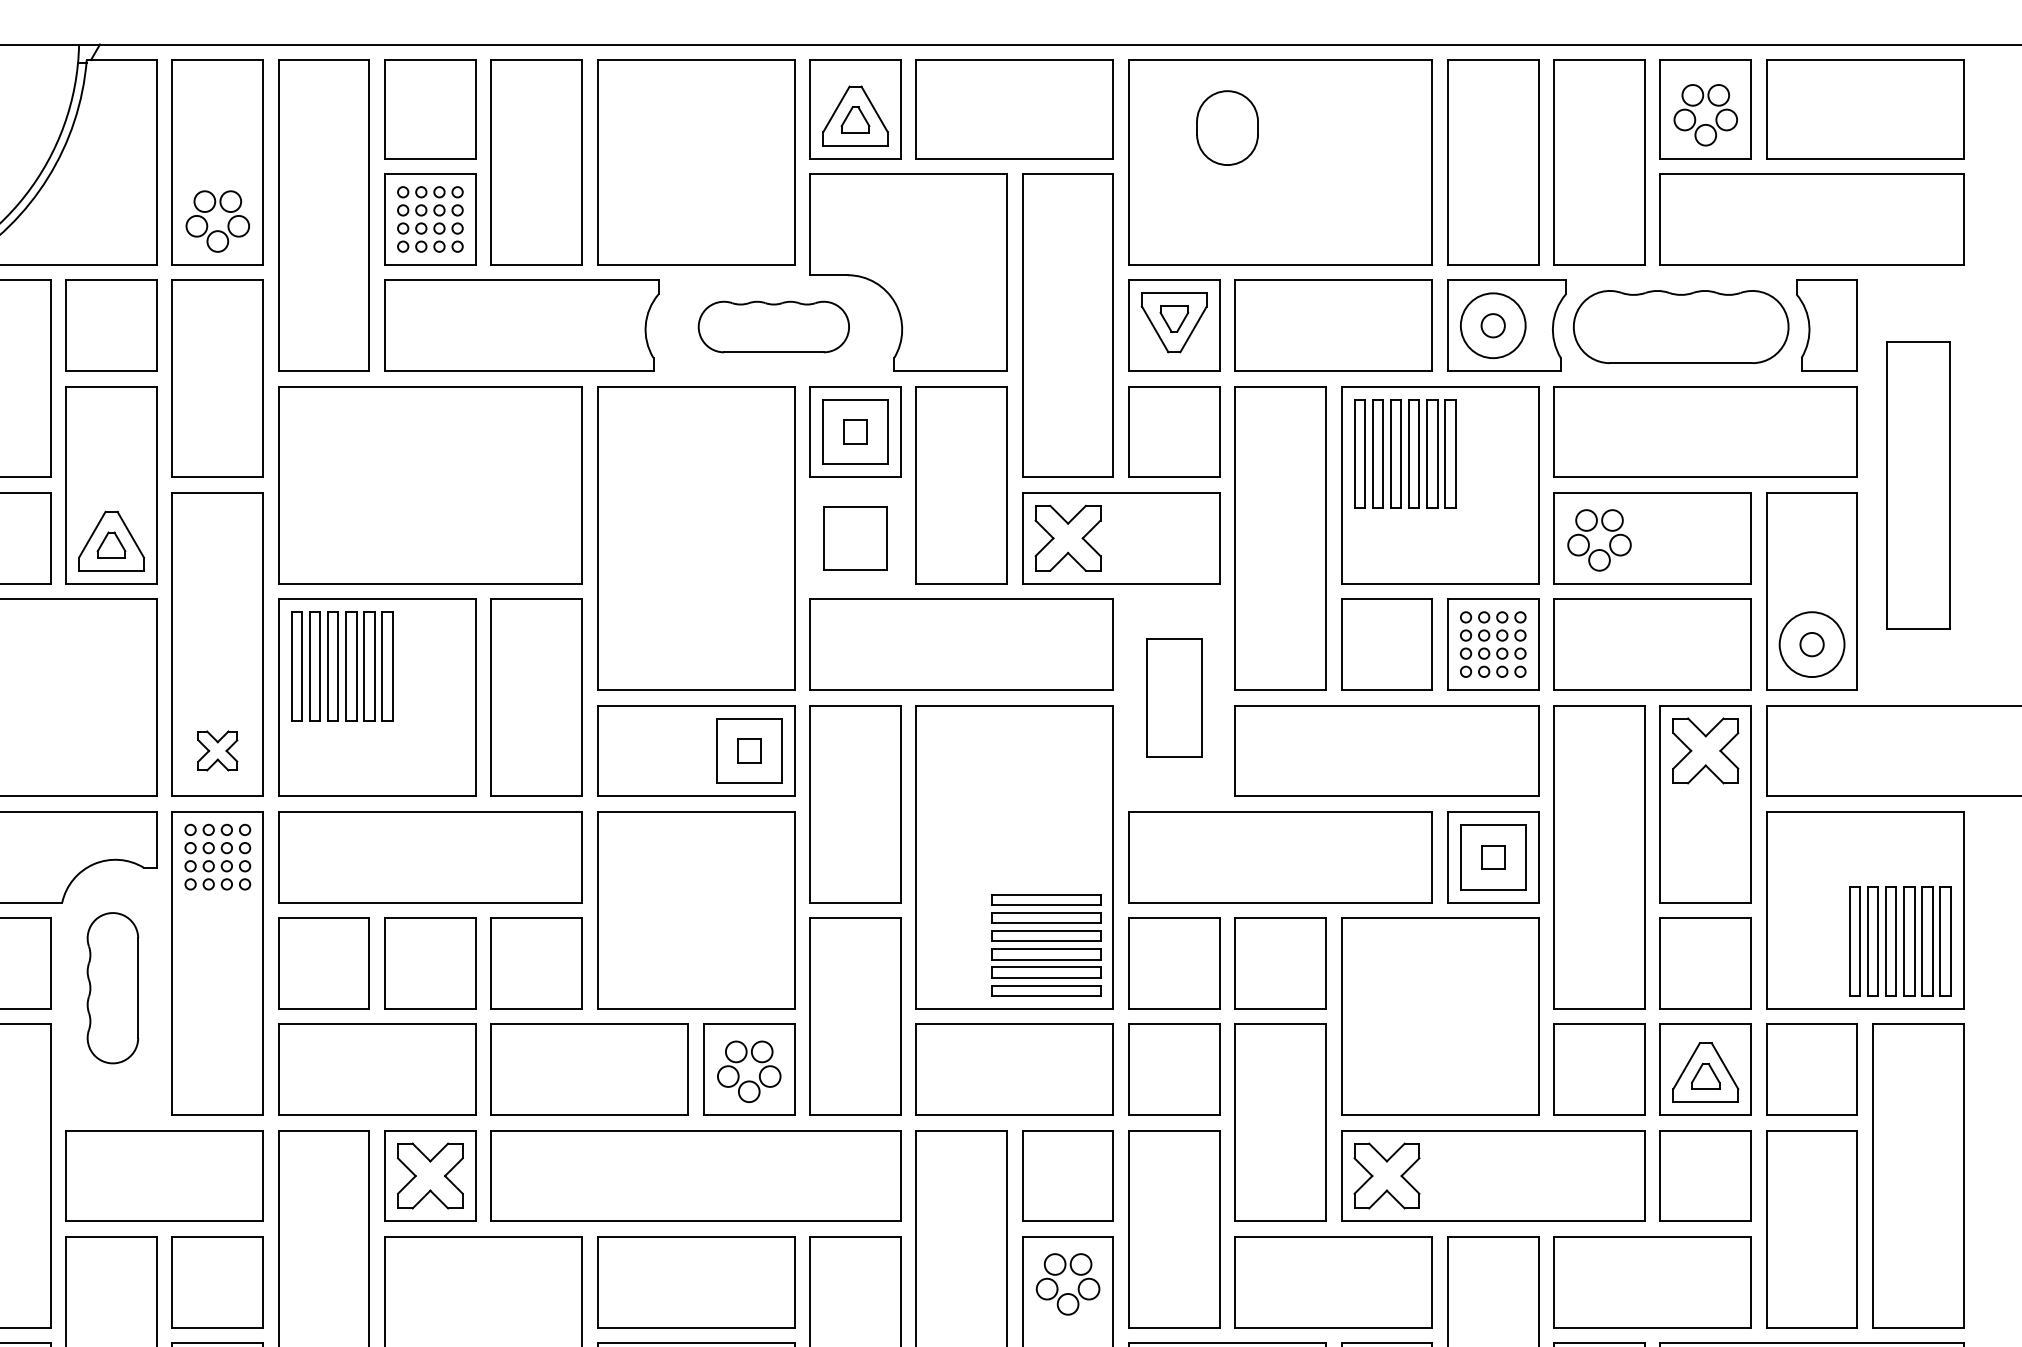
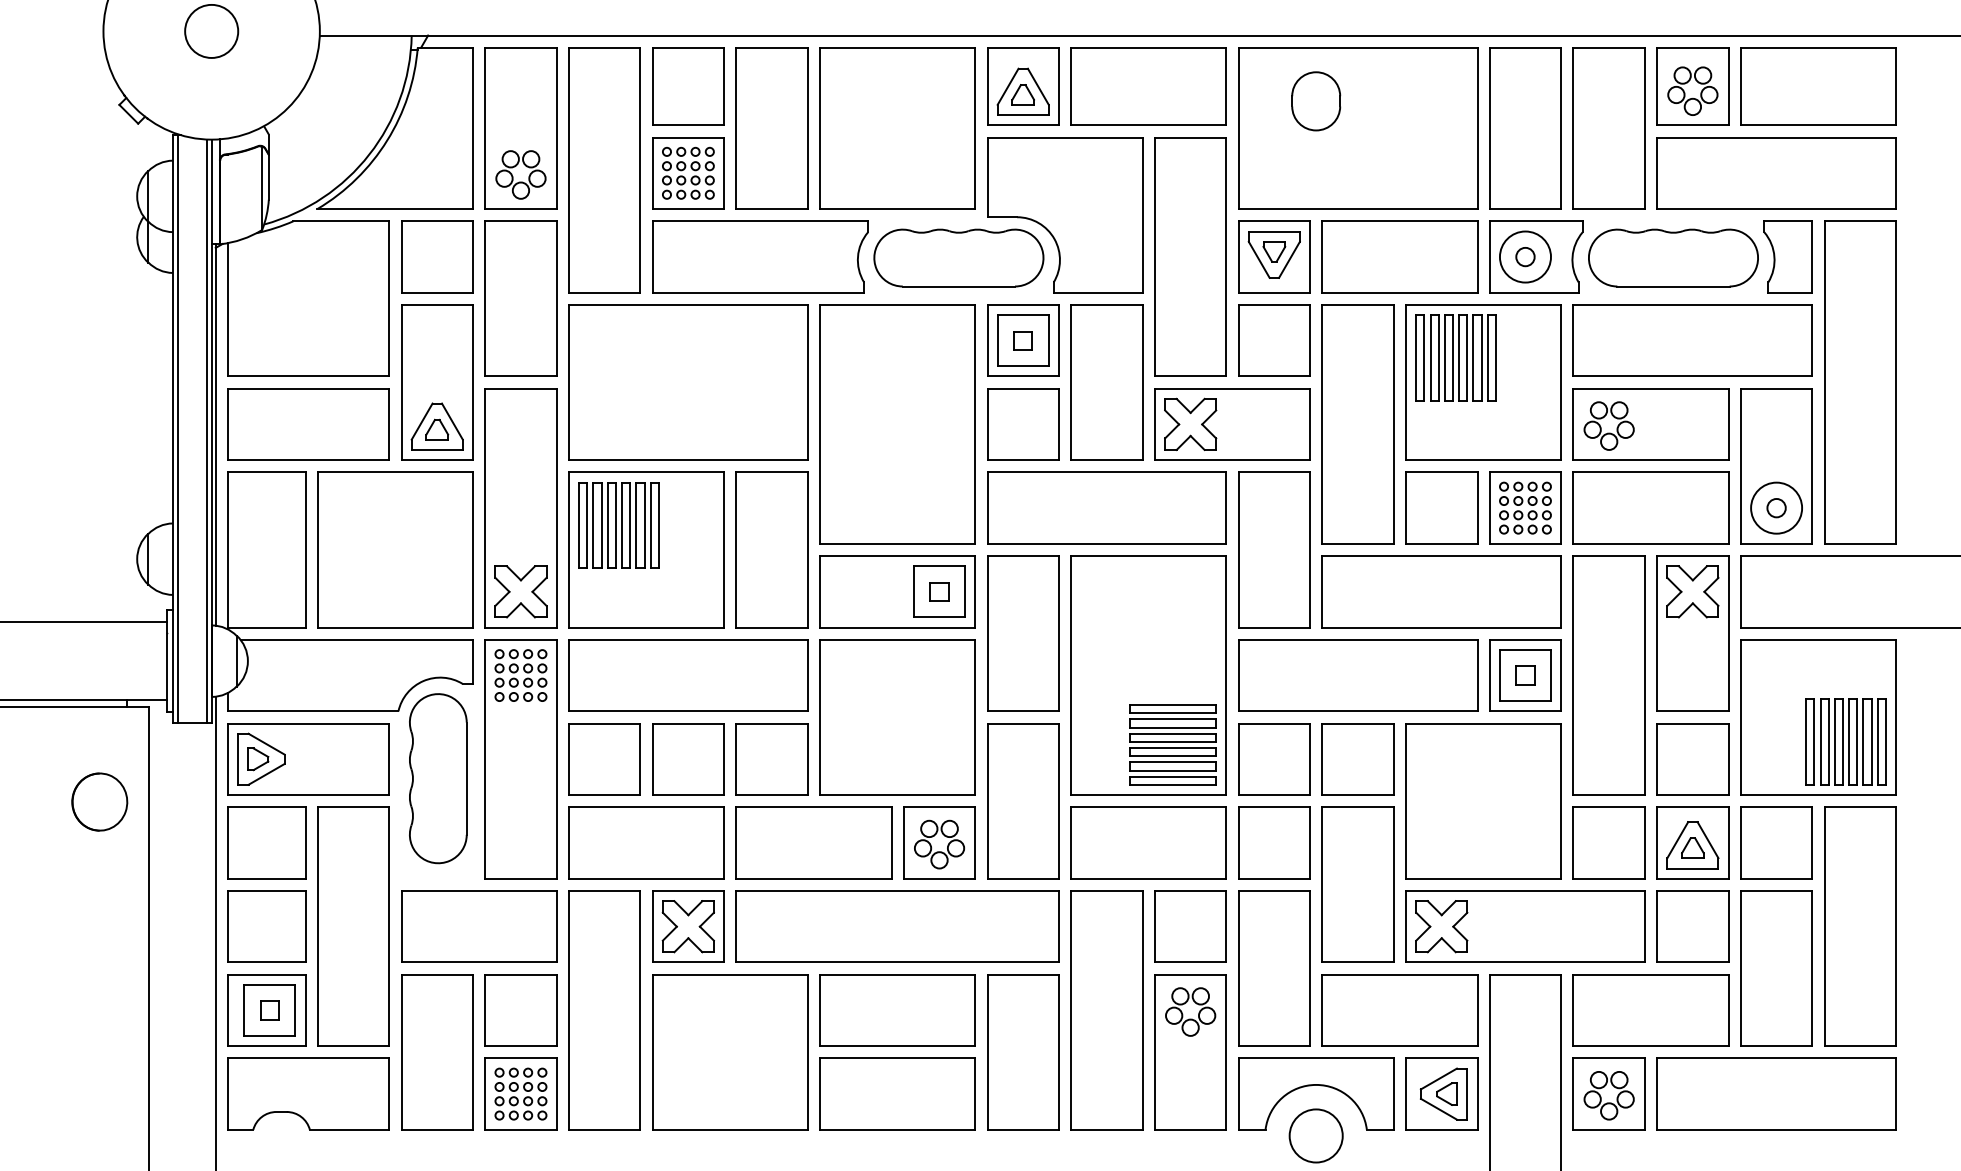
part: (773, 326) -> (958, 257), size x1.43
part: (1918, 485) -> (1860, 382), size x1.43
part: (855, 538) -> (1023, 424), size x1.43
part: (1174, 697) -> (1274, 549), size x1.67
part: (217, 750) -> (520, 591), size x1.67
part: (113, 987) -> (438, 778), size x1.43

